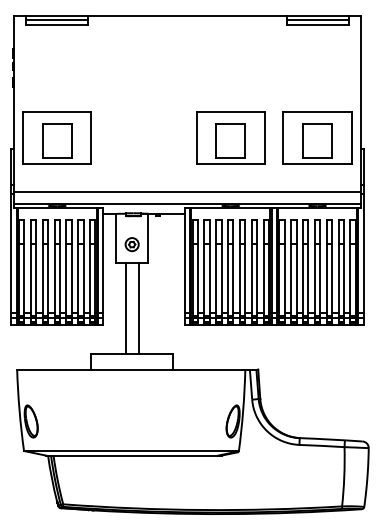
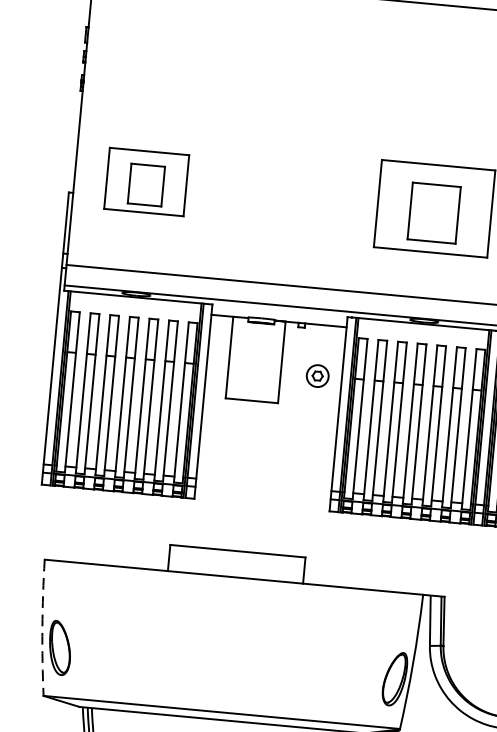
part: (56, 137) -> (145, 180), size x0.7
part: (131, 244) -> (316, 375), moved
line: (125, 308) -> (233, 475), removed
line: (138, 308) -> (255, 477), removed
arc: (19, 410) -> (42, 628), solid -> dashed

